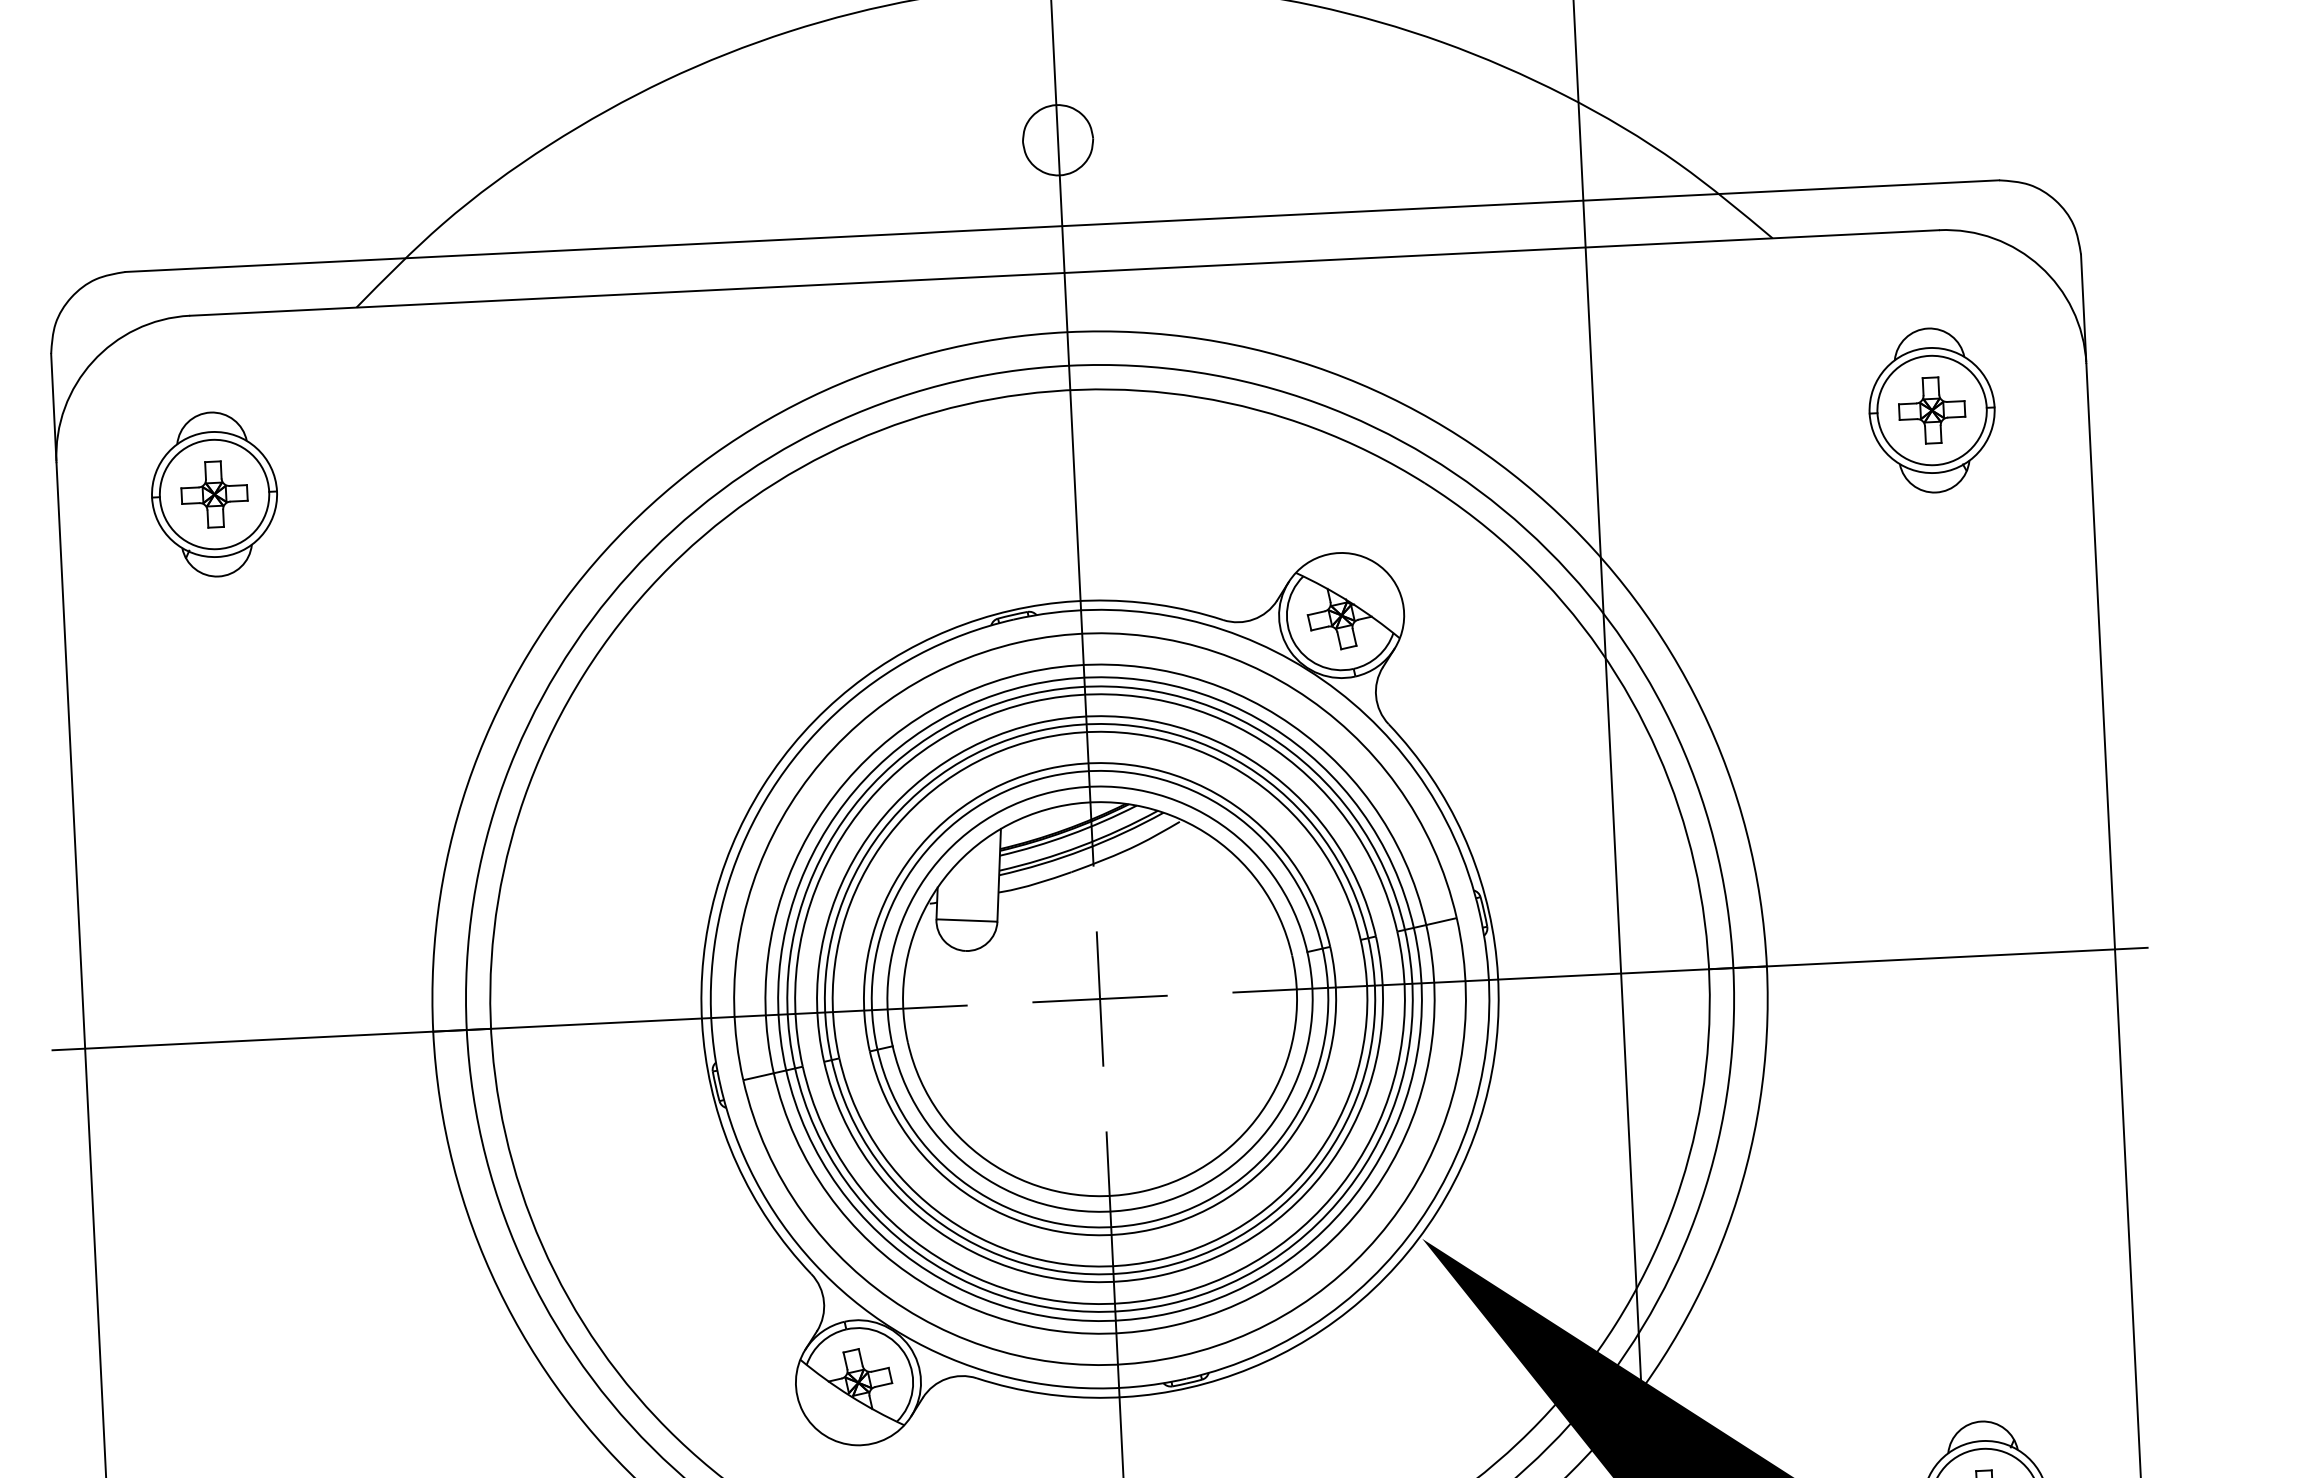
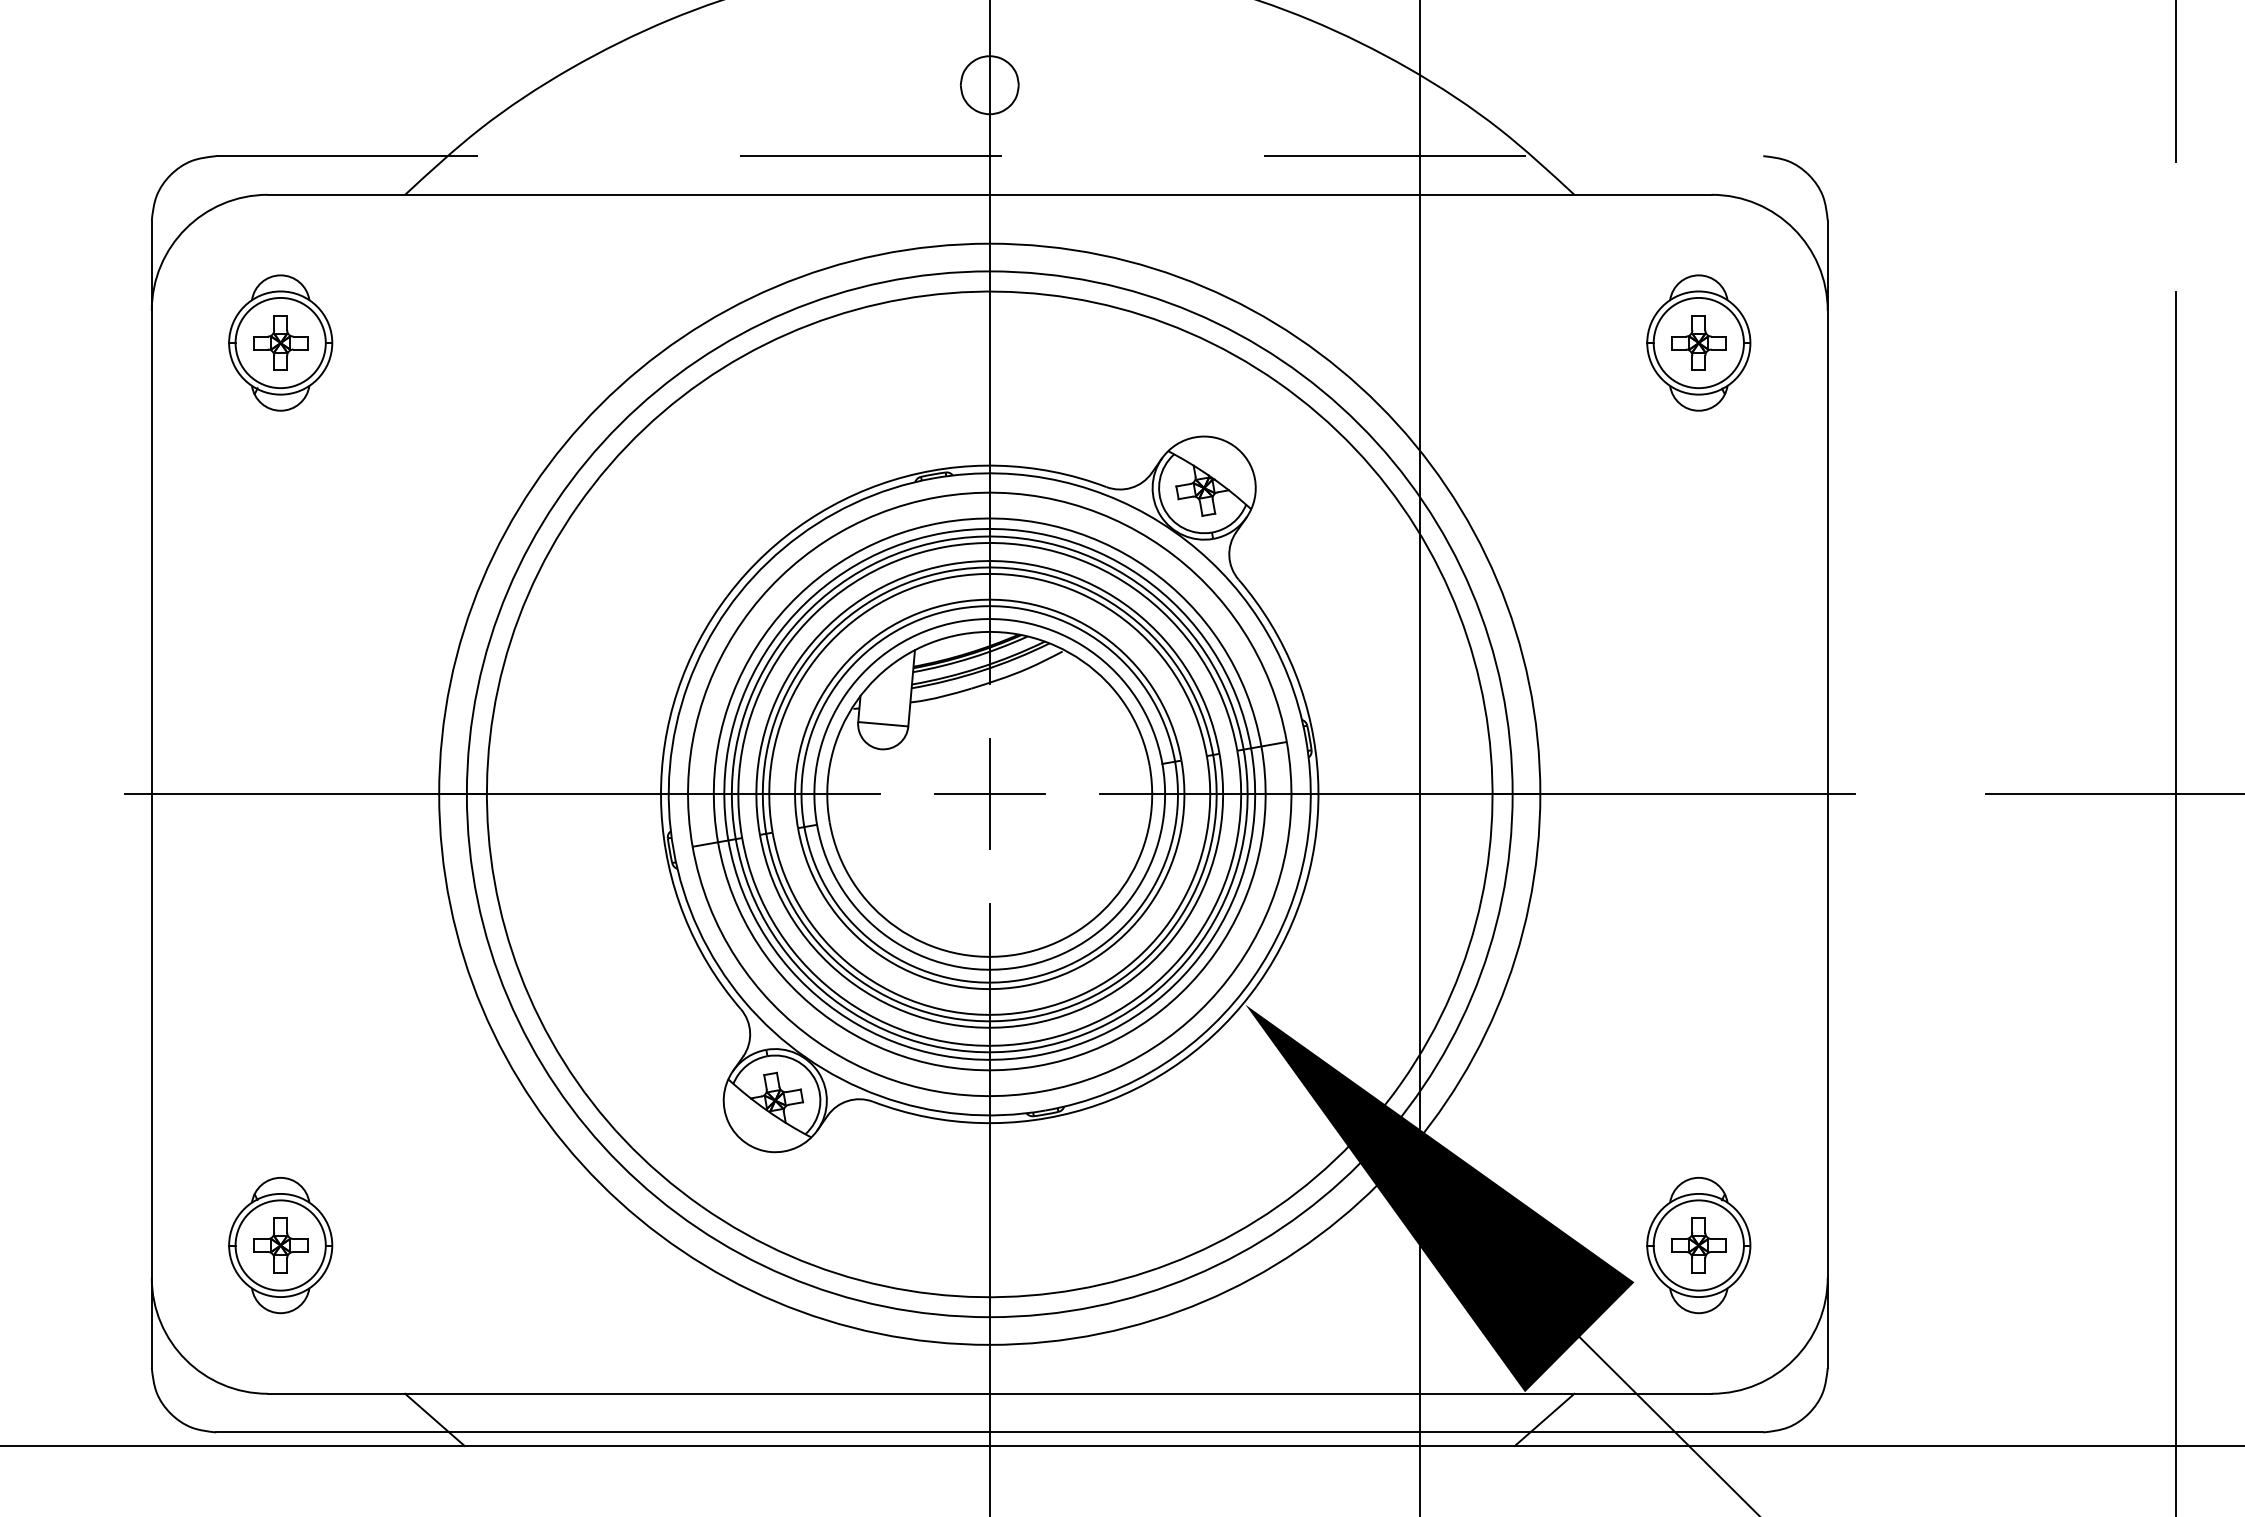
line: (1061, 226) -> (989, 156), solid -> dashed

